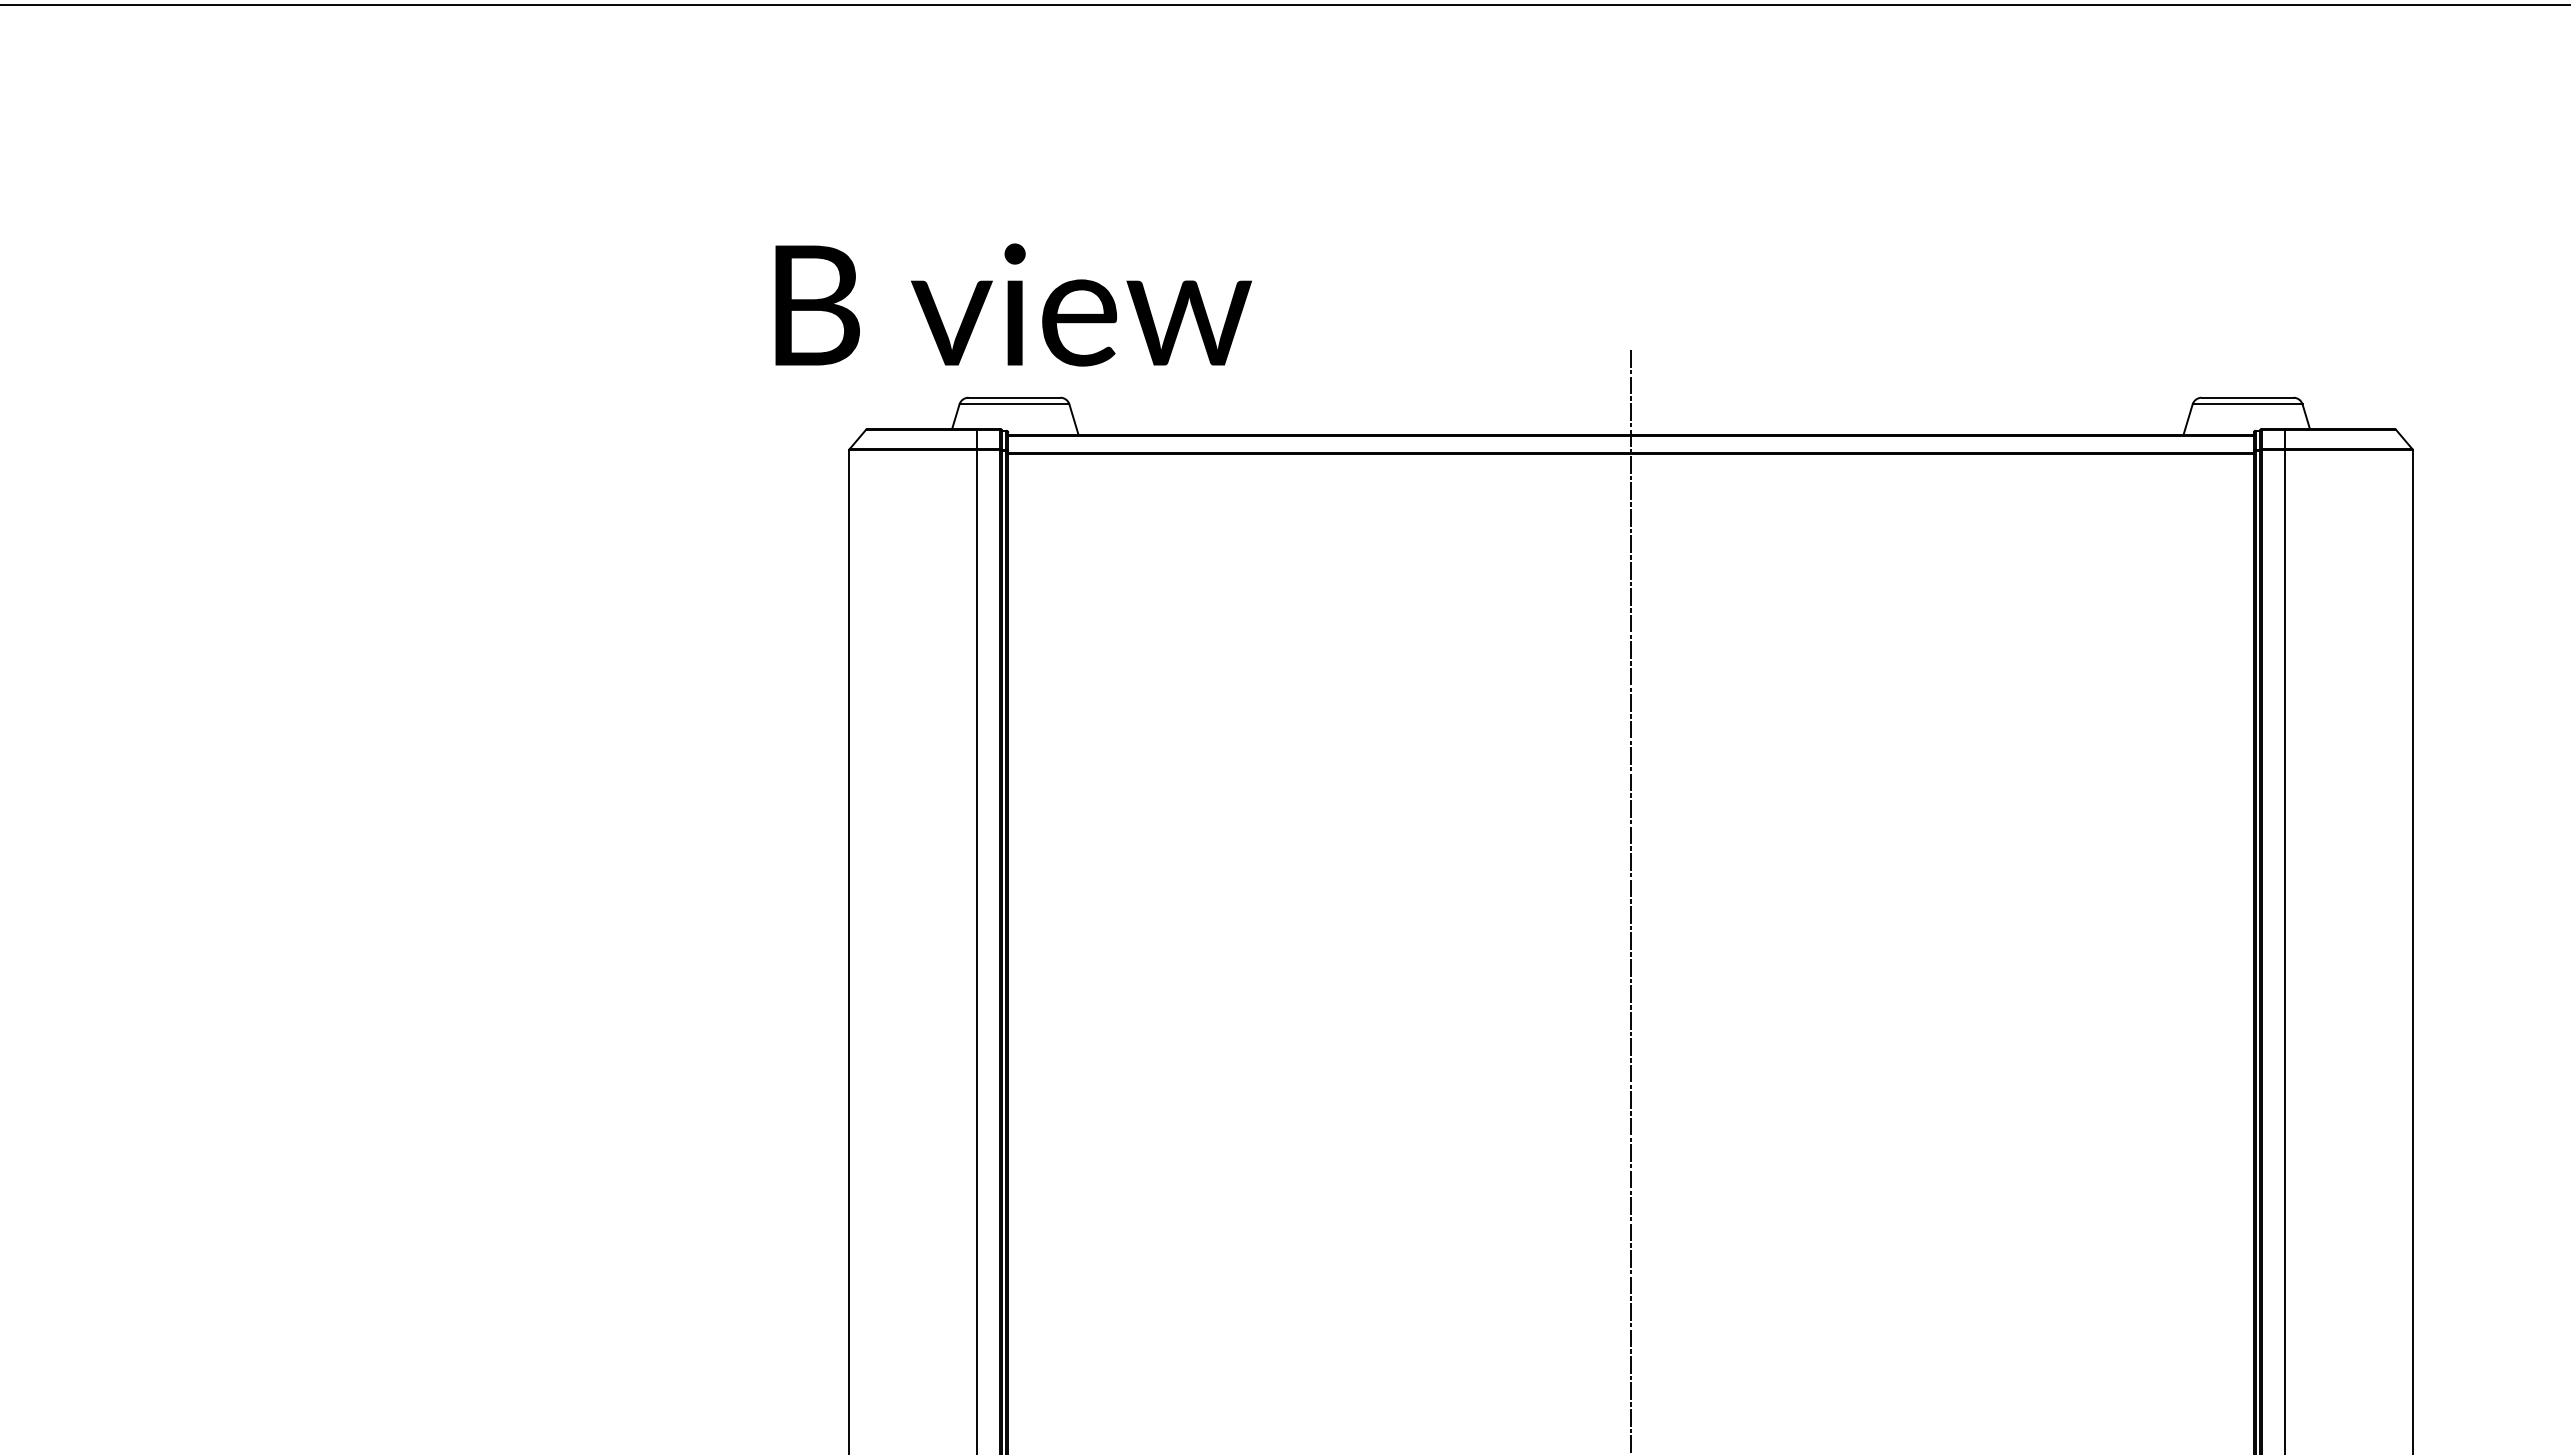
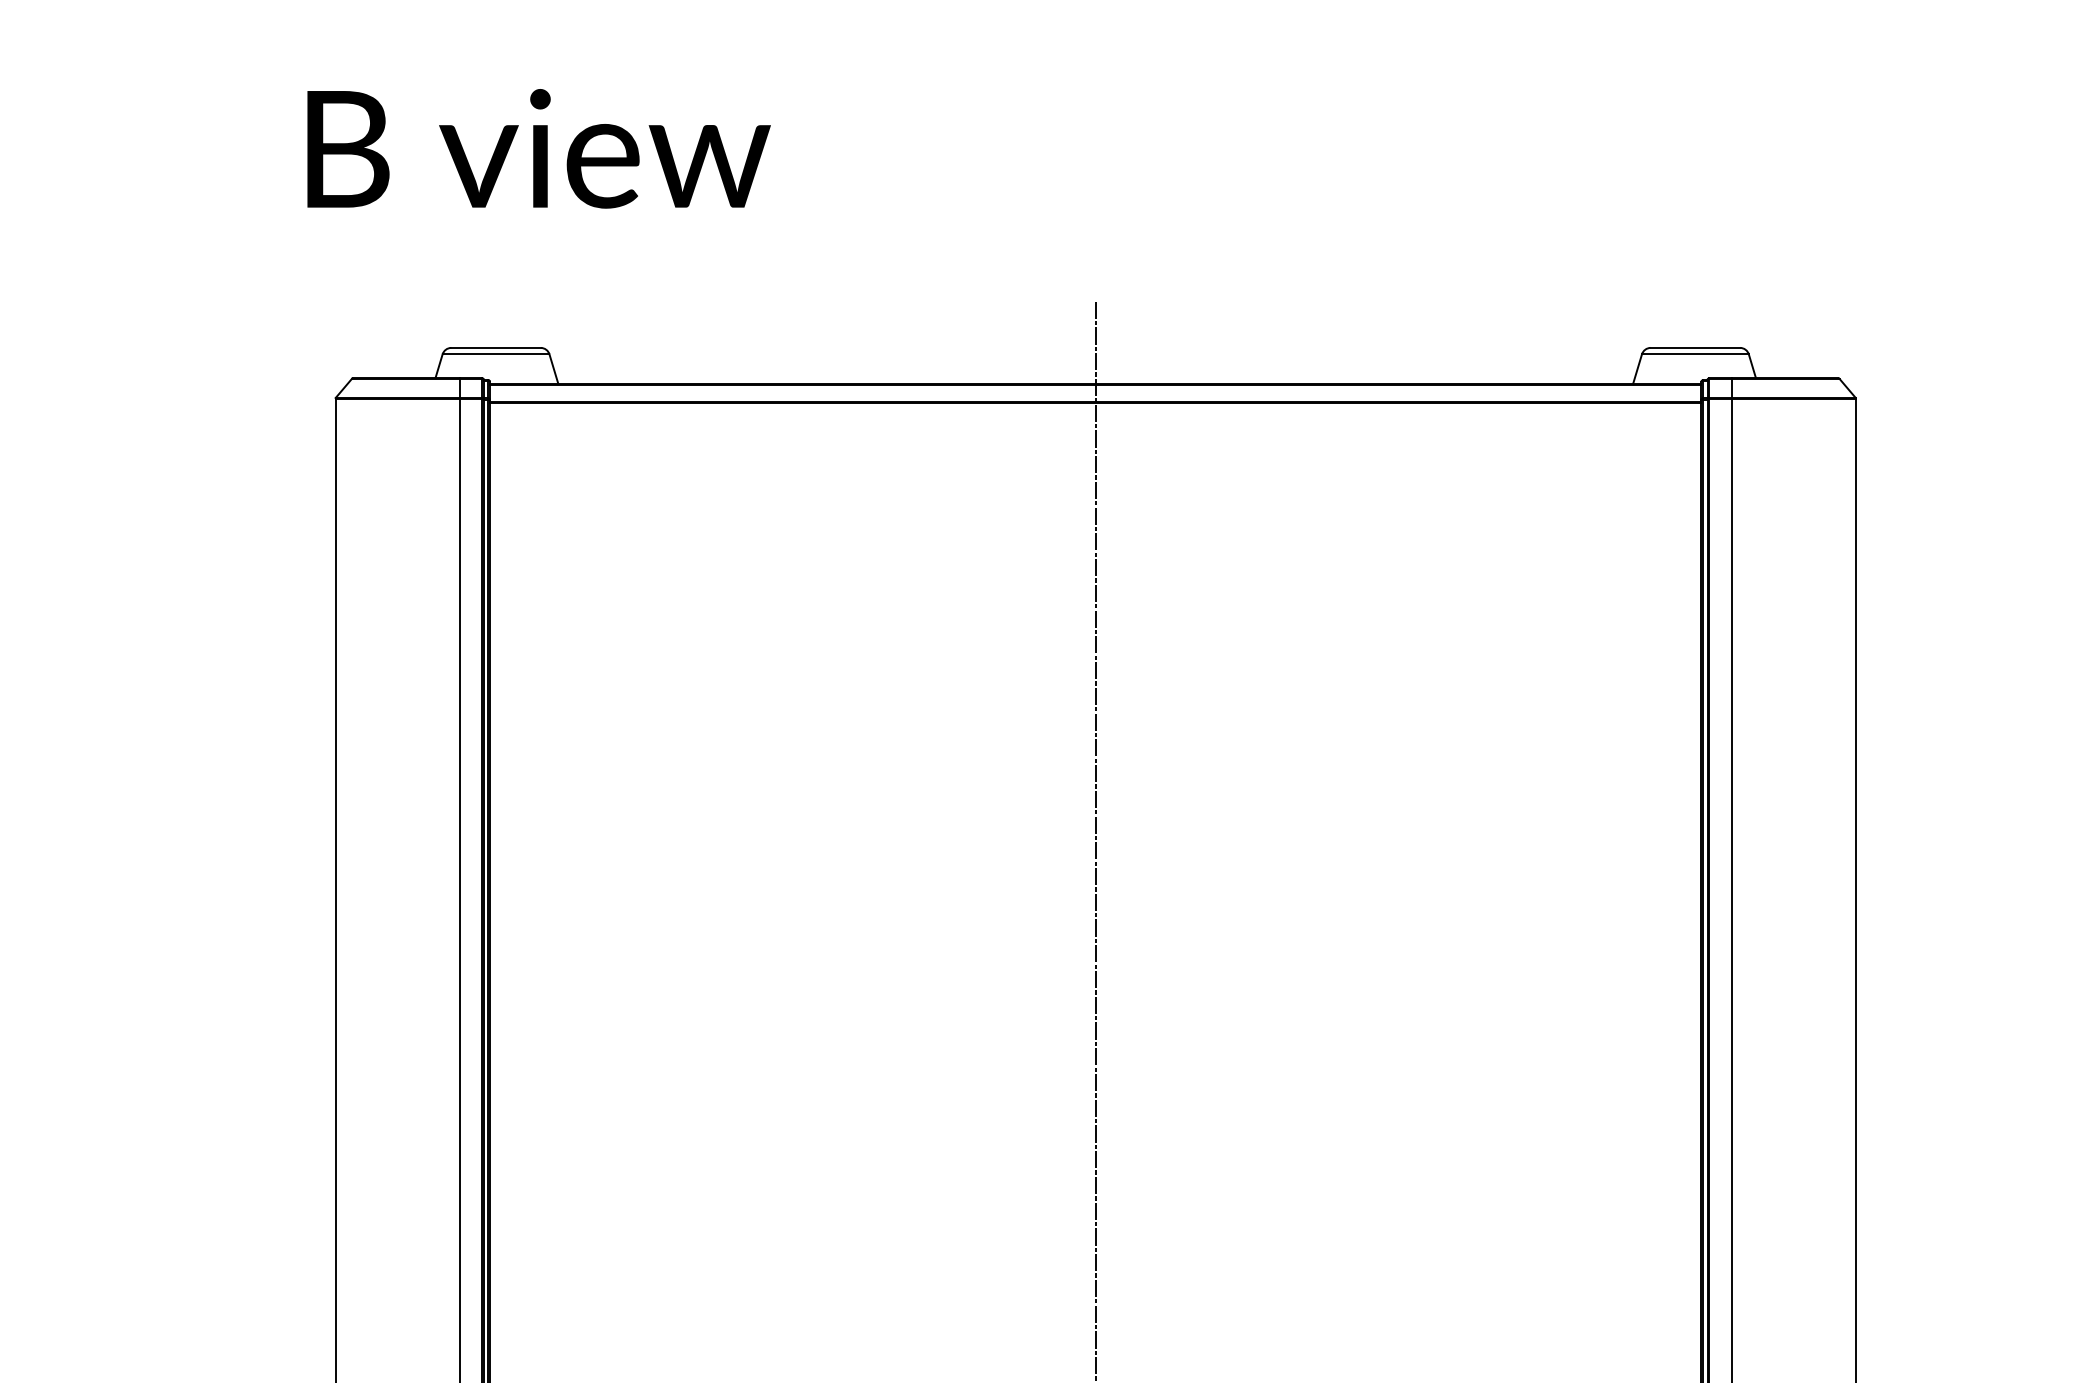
text: (1013, 304) -> (538, 148), moved

